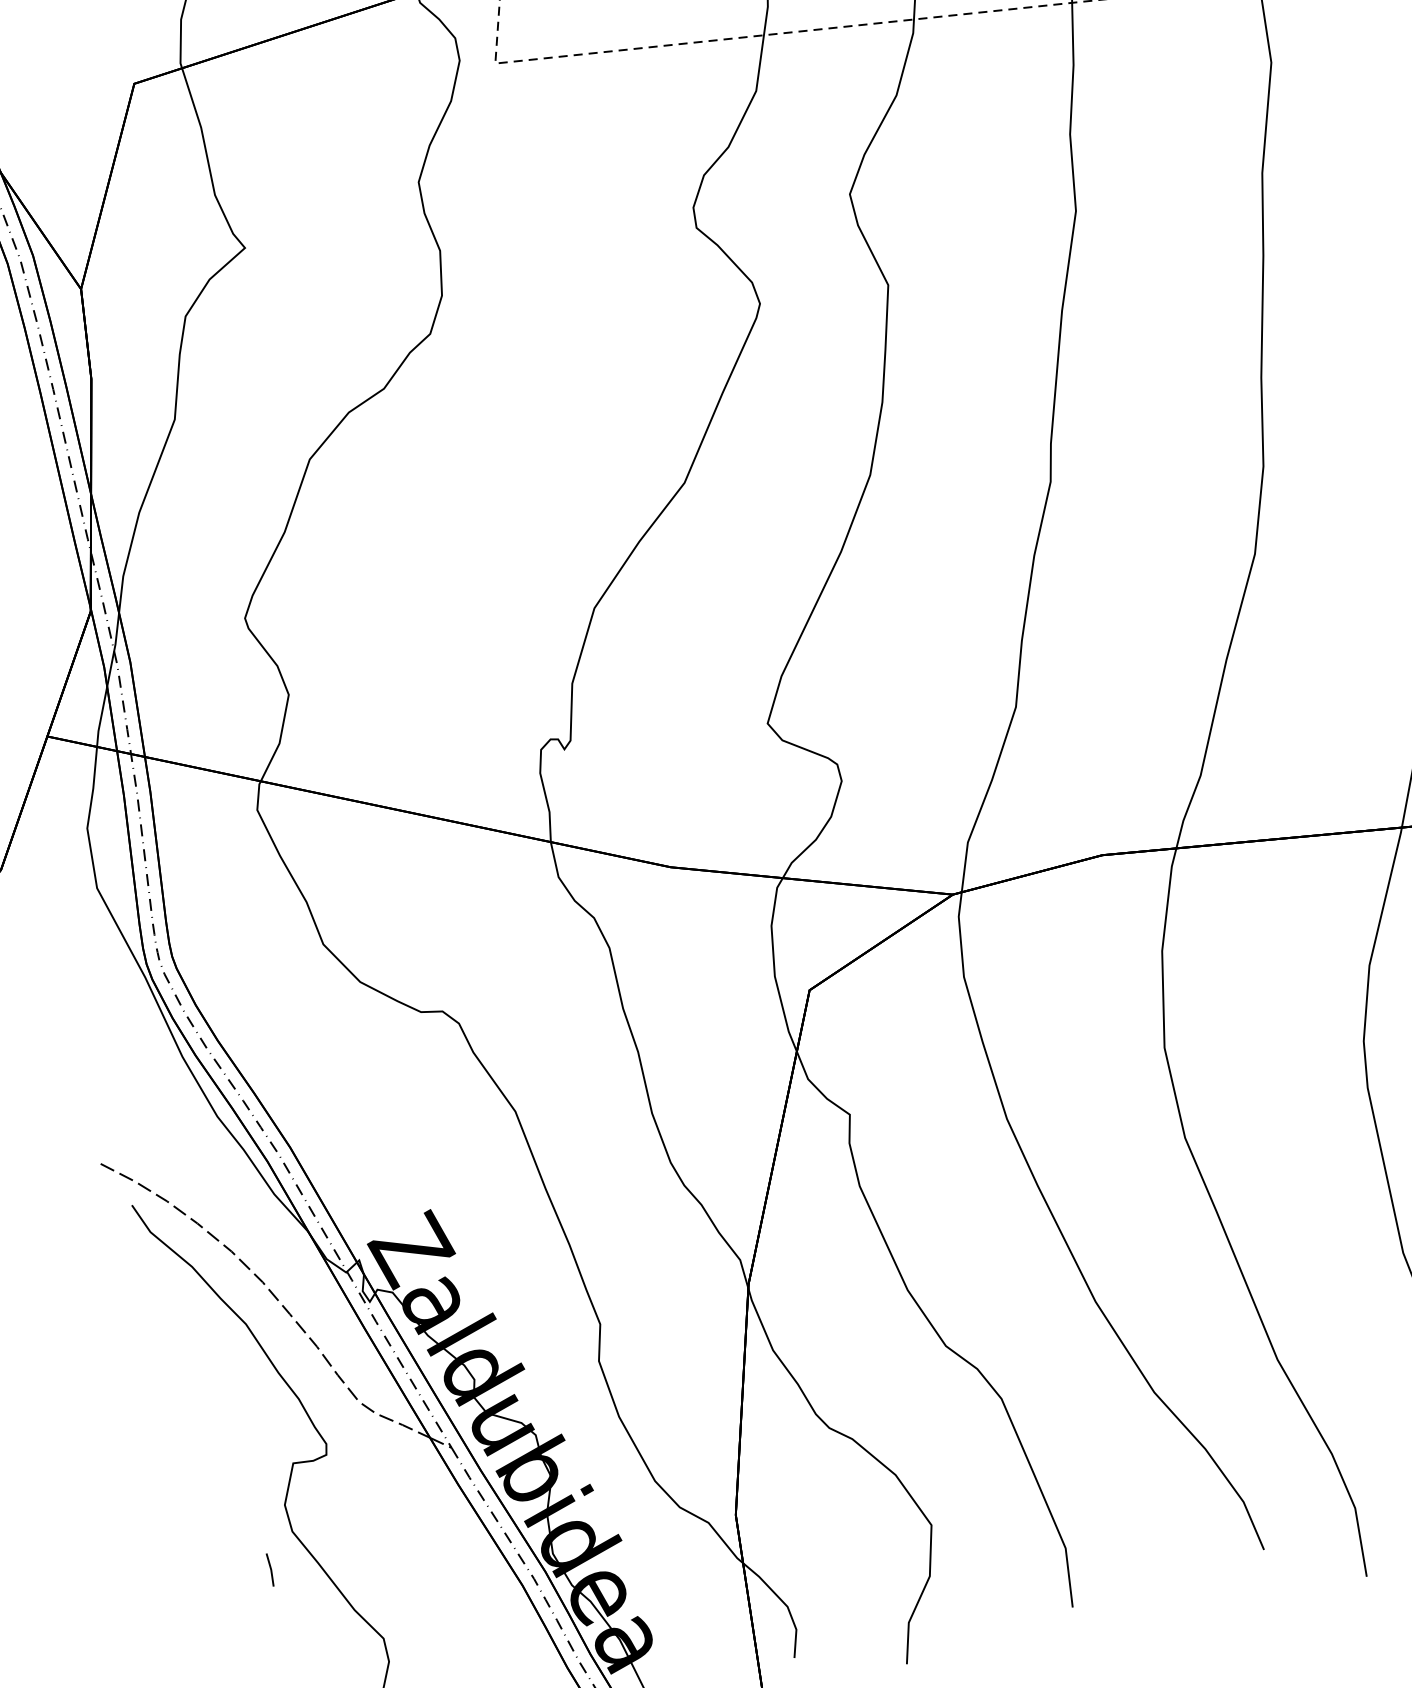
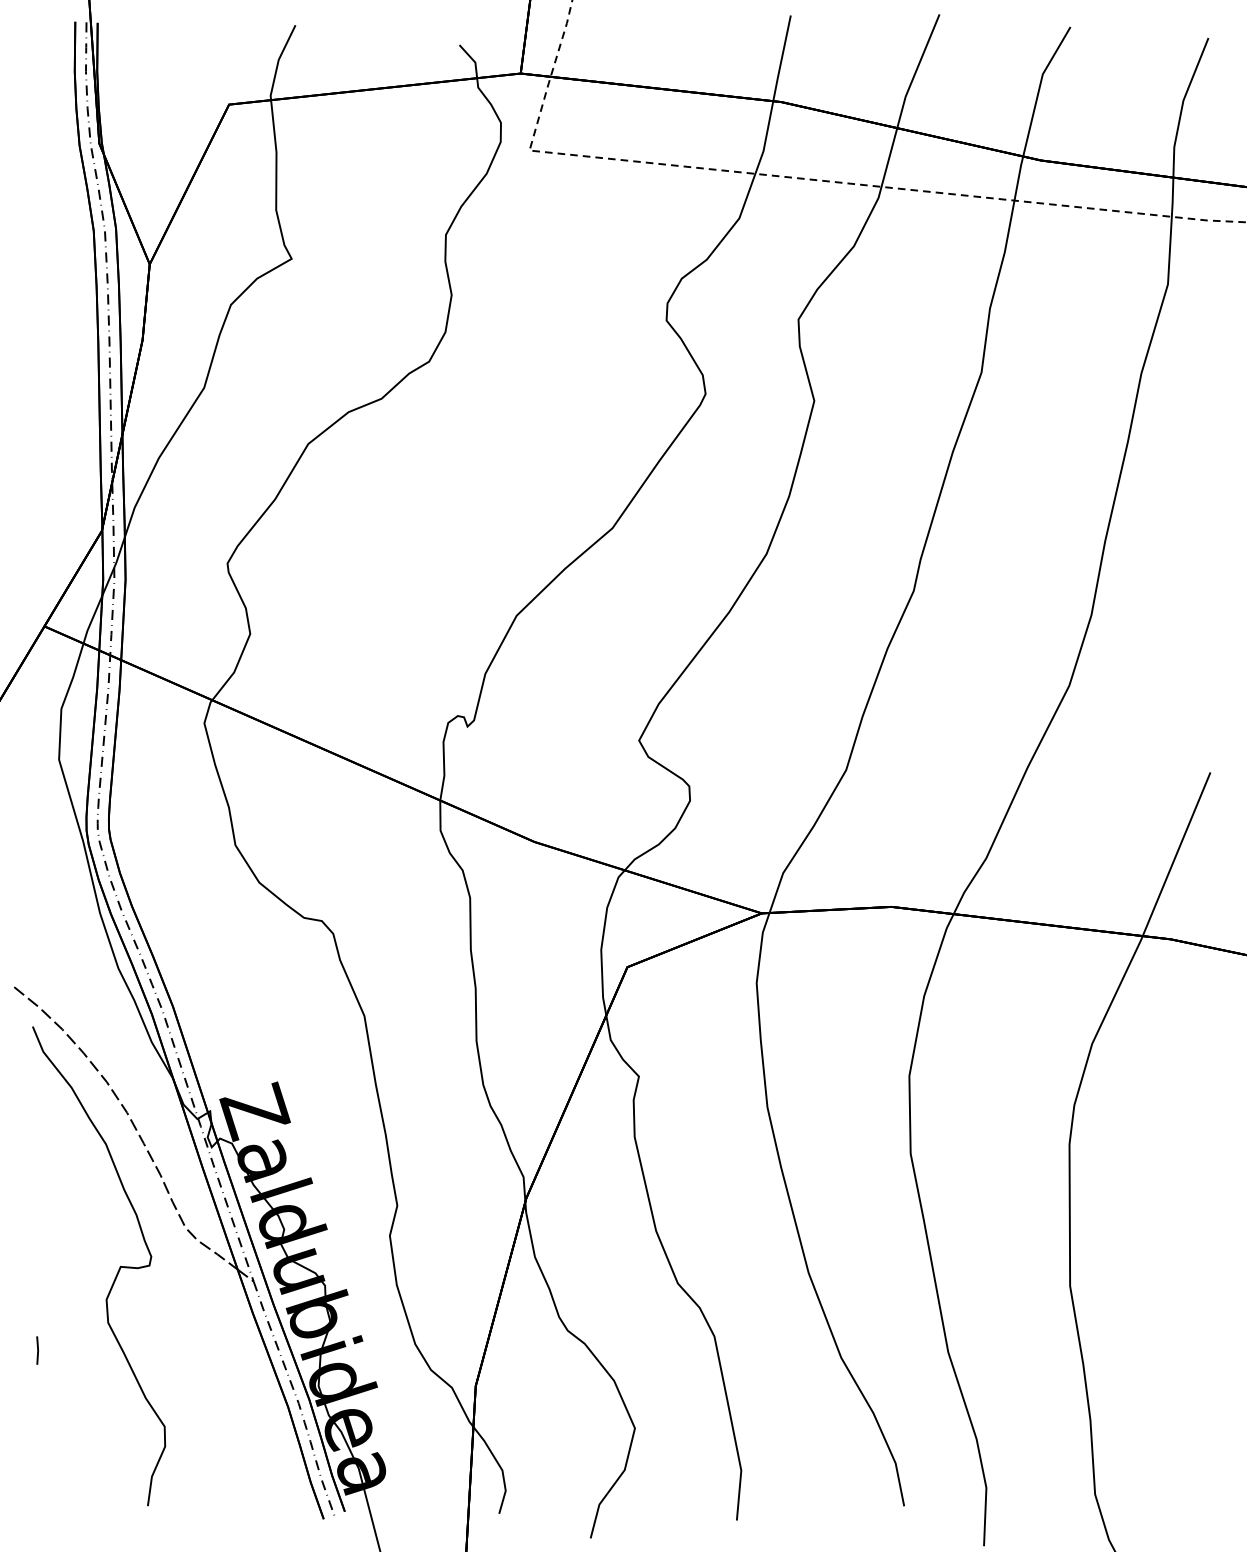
line: (270, 1569) -> (37, 1350), moved

